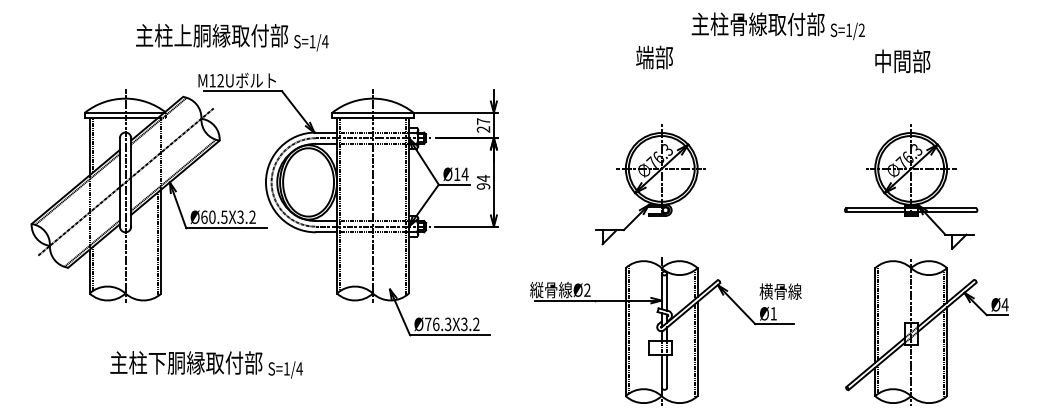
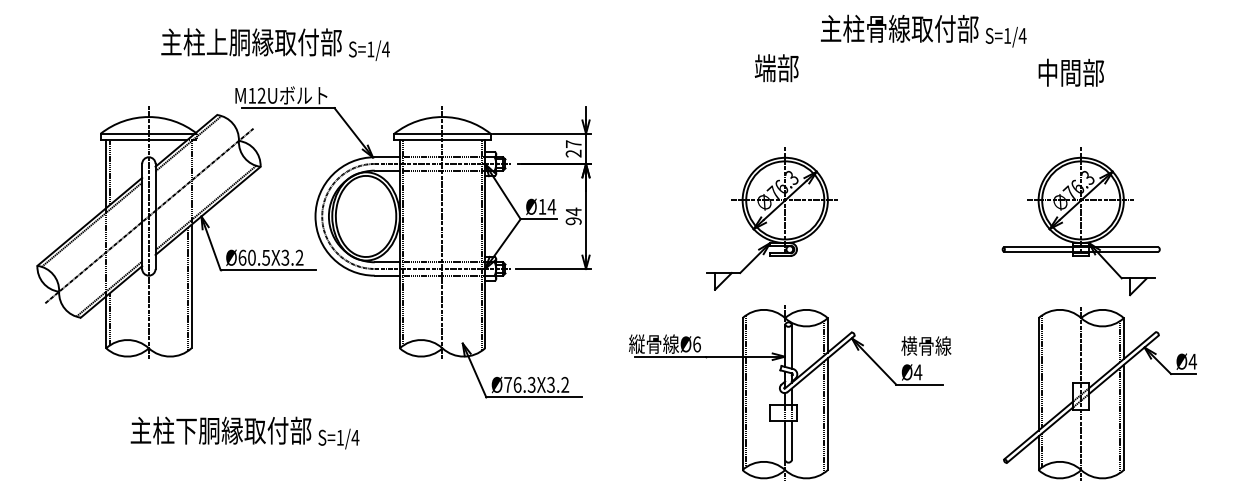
text: (861, 29) -> (1022, 34), S=1/2 -> S=1/4
text: (587, 289) -> (697, 343), Ø2 -> Ø6
text: (773, 313) -> (917, 372), Ø1 -> Ø4

